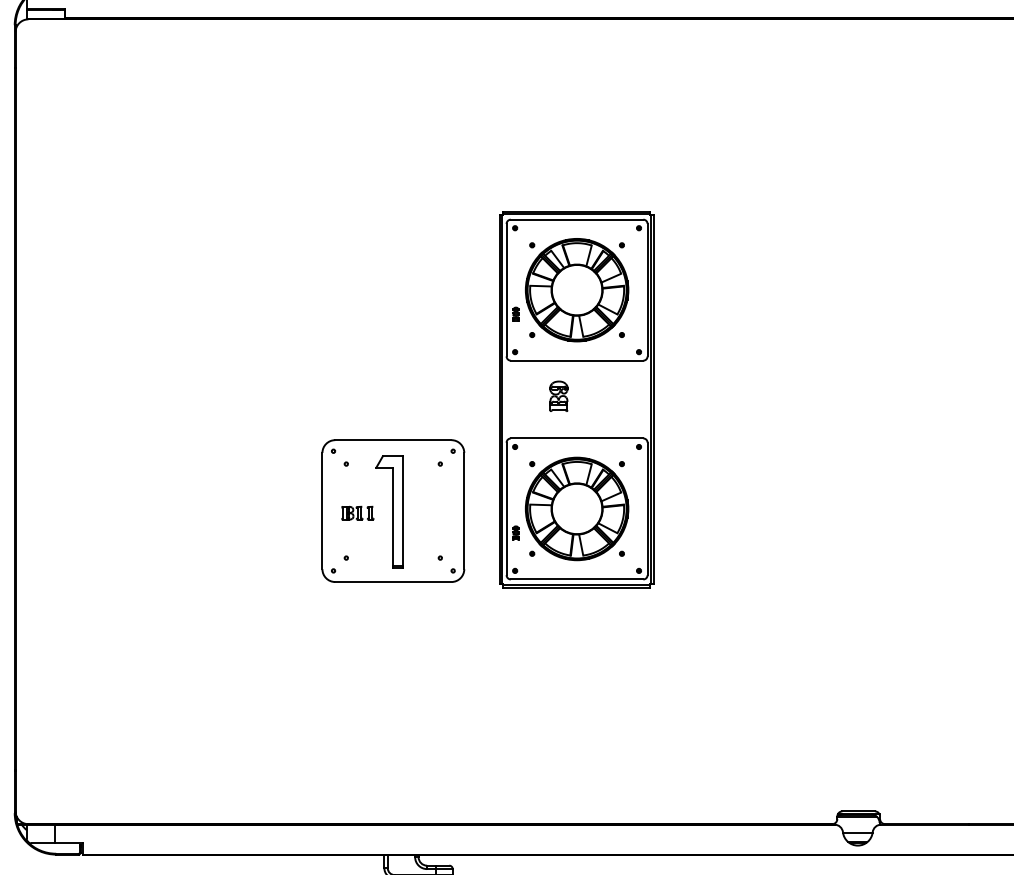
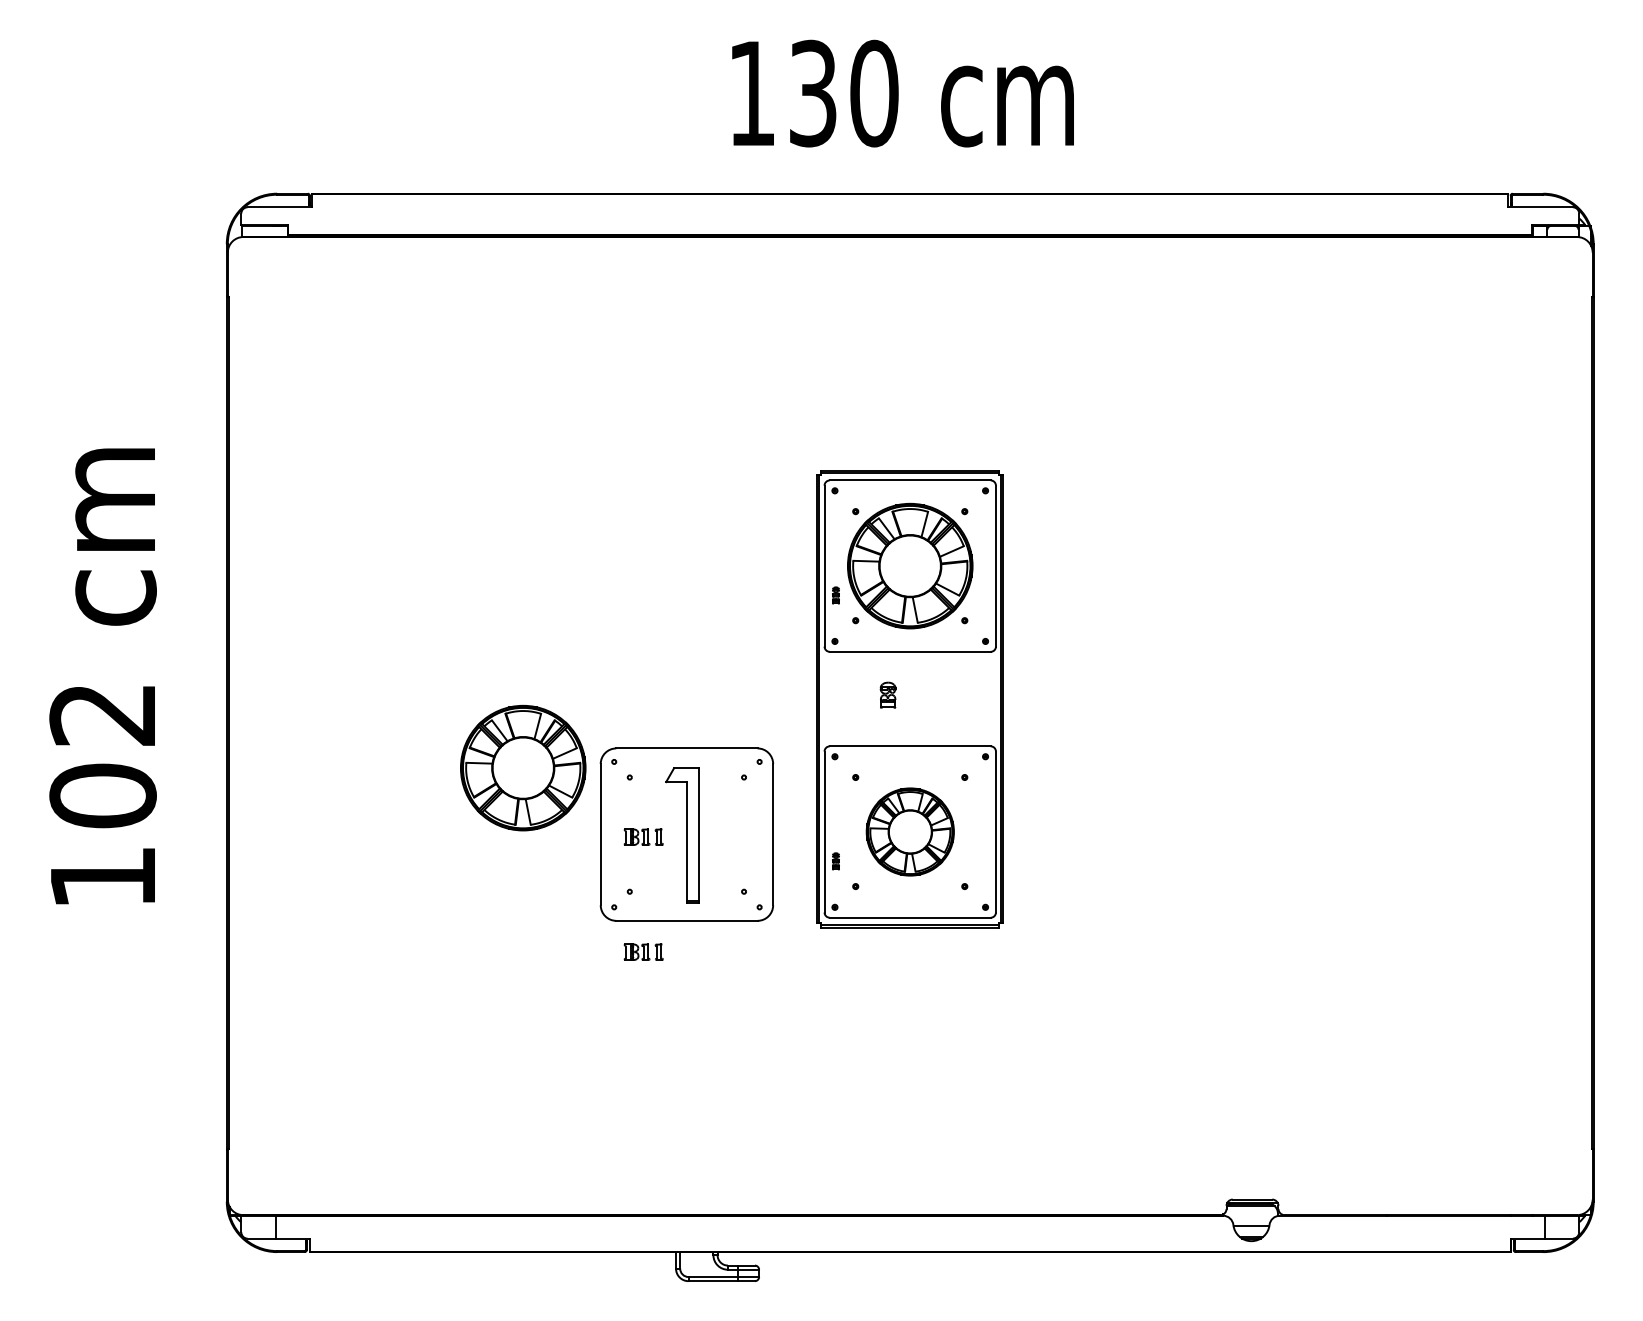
part: (558, 396) -> (887, 695), size x0.7
part: (258, 455) -> (523, 767), added
part: (577, 508) -> (910, 831), size x0.7
part: (357, 607) -> (643, 951), added

